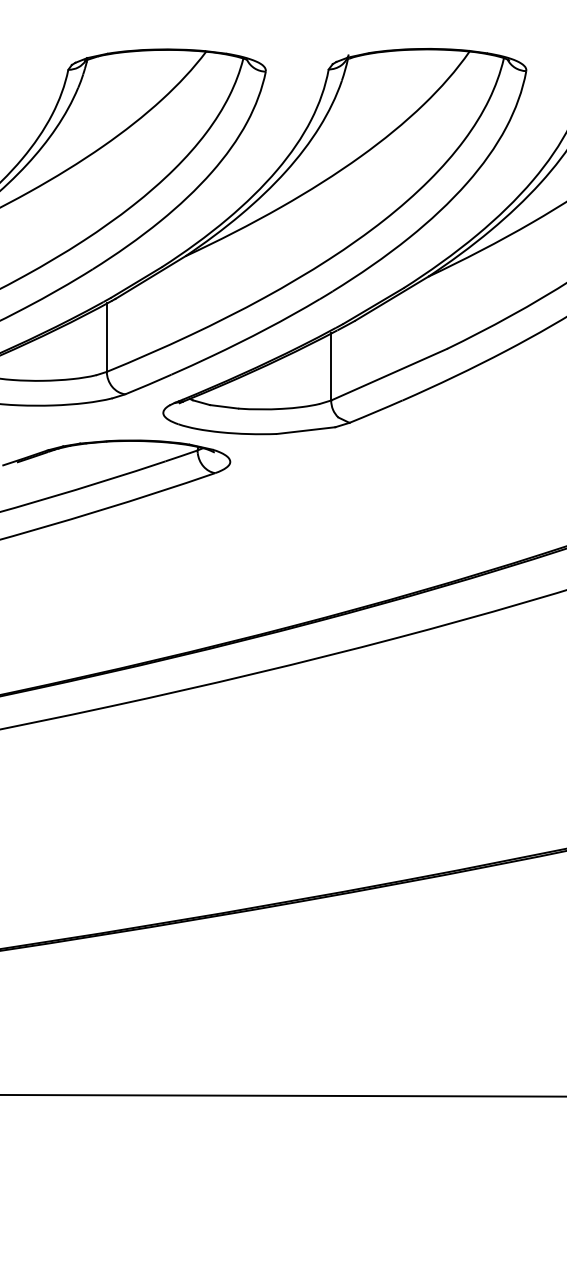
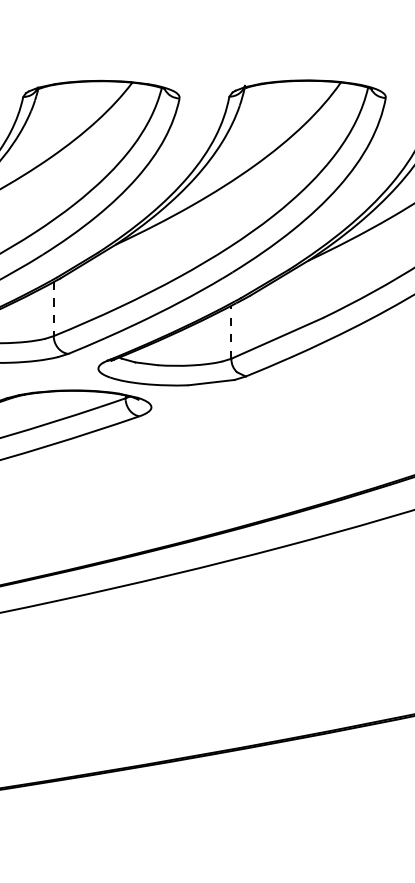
line: (106, 338) -> (53, 309), solid -> dashed
line: (331, 366) -> (231, 331), solid -> dashed

